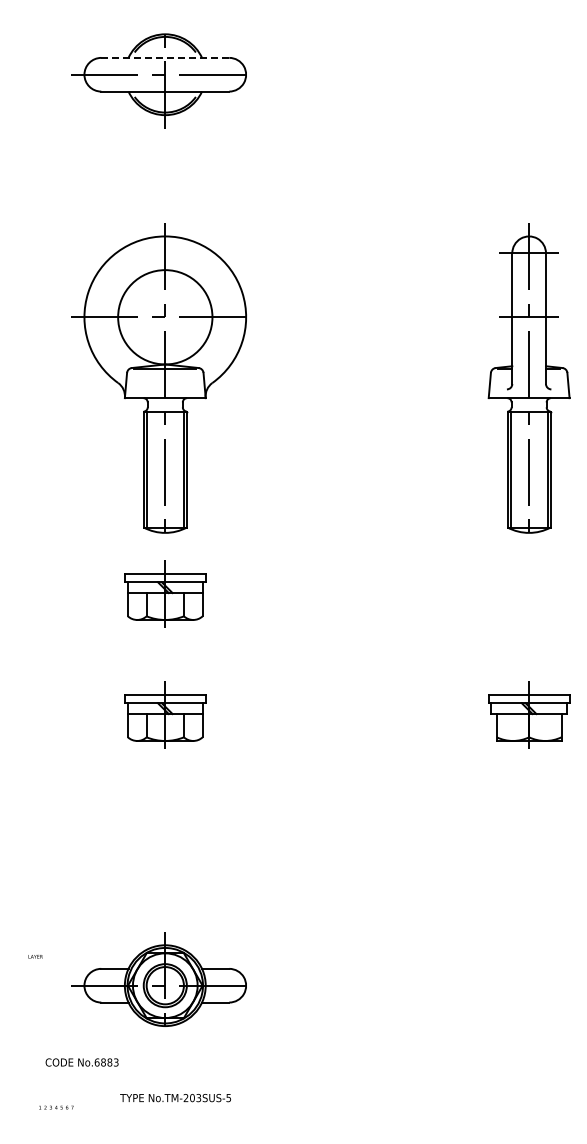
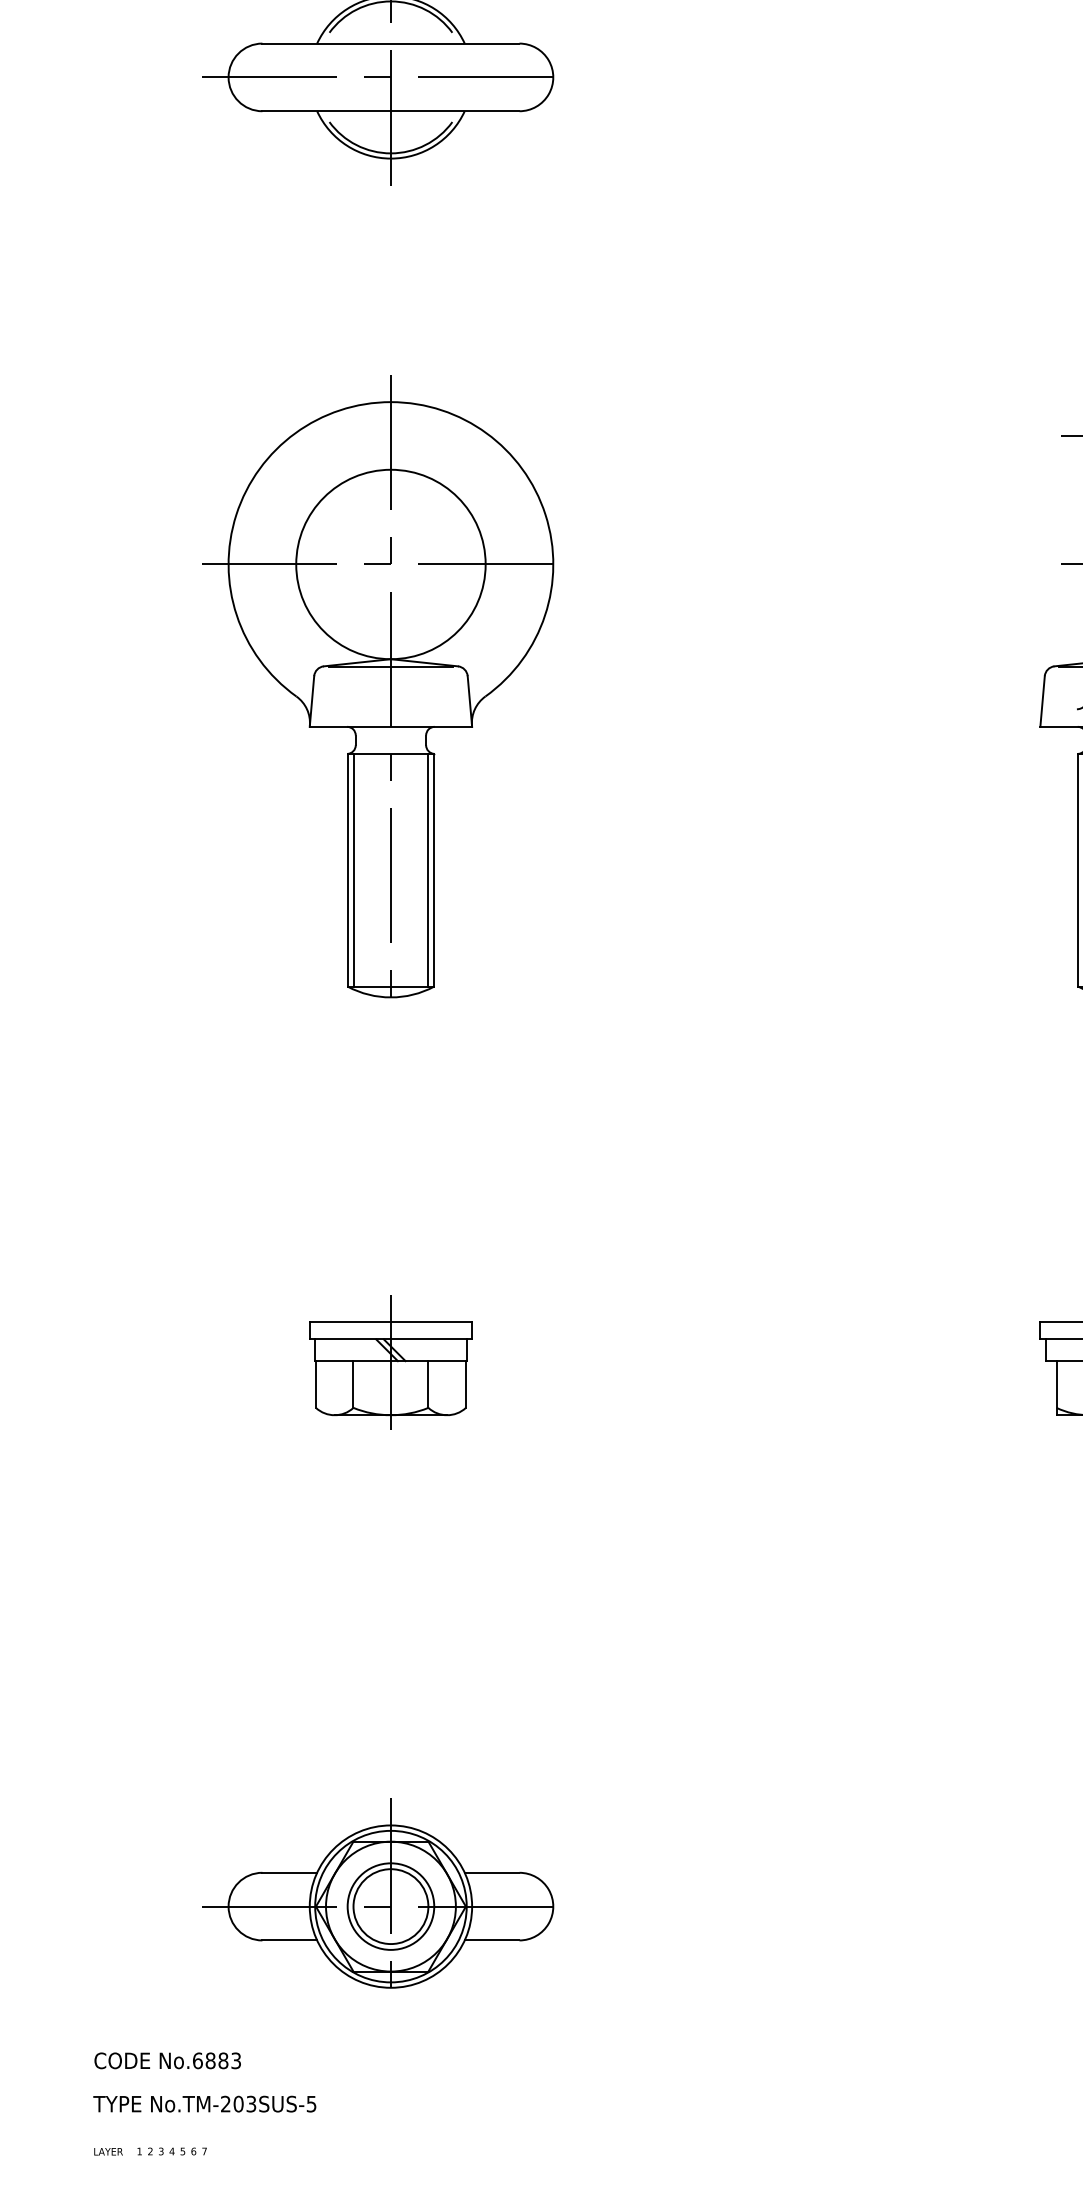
line: (165, 57) -> (391, 42), dashed -> solid
part: (165, 593) -> (391, 1119), removed
text: (35, 956) -> (108, 2151), moved
text: (81, 1062) -> (166, 2060), moved
text: (175, 1098) -> (204, 2105), moved

